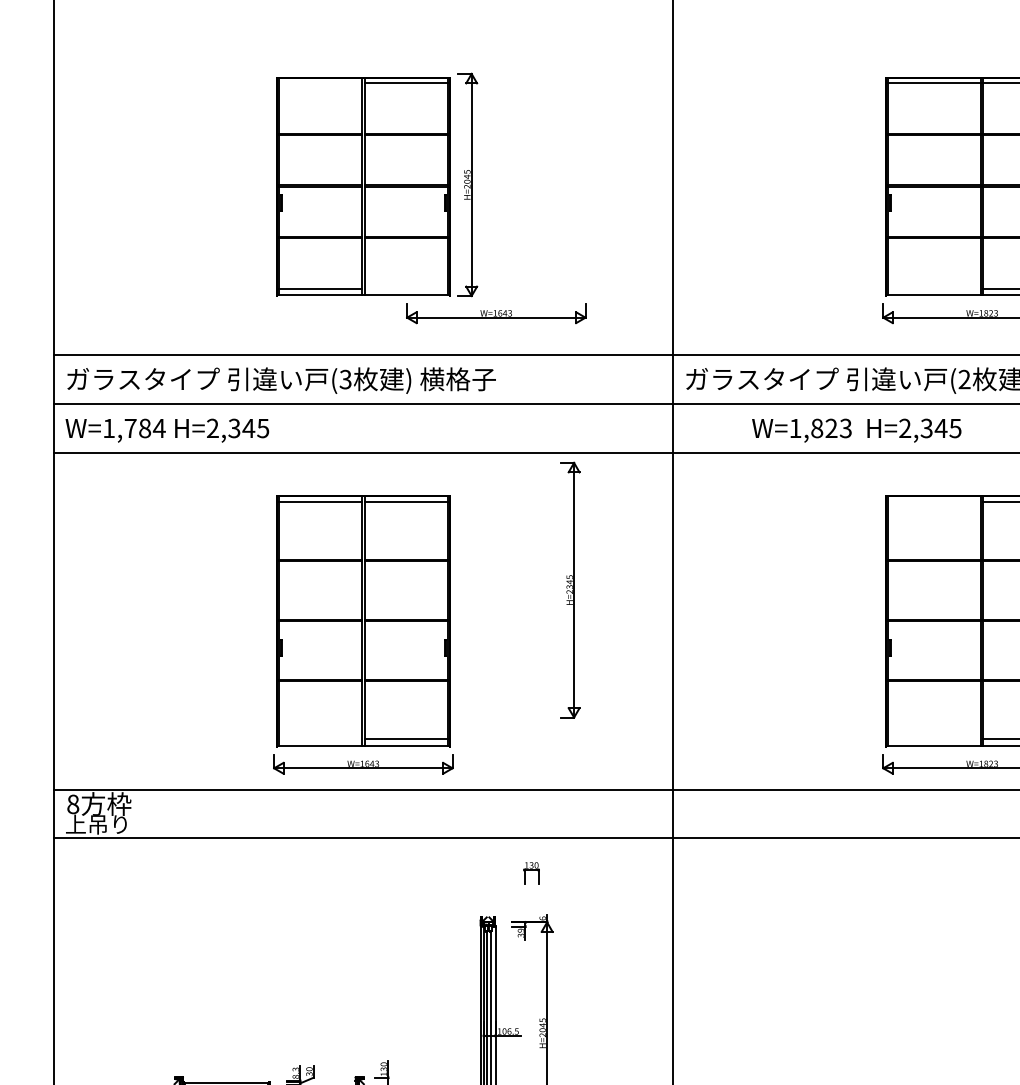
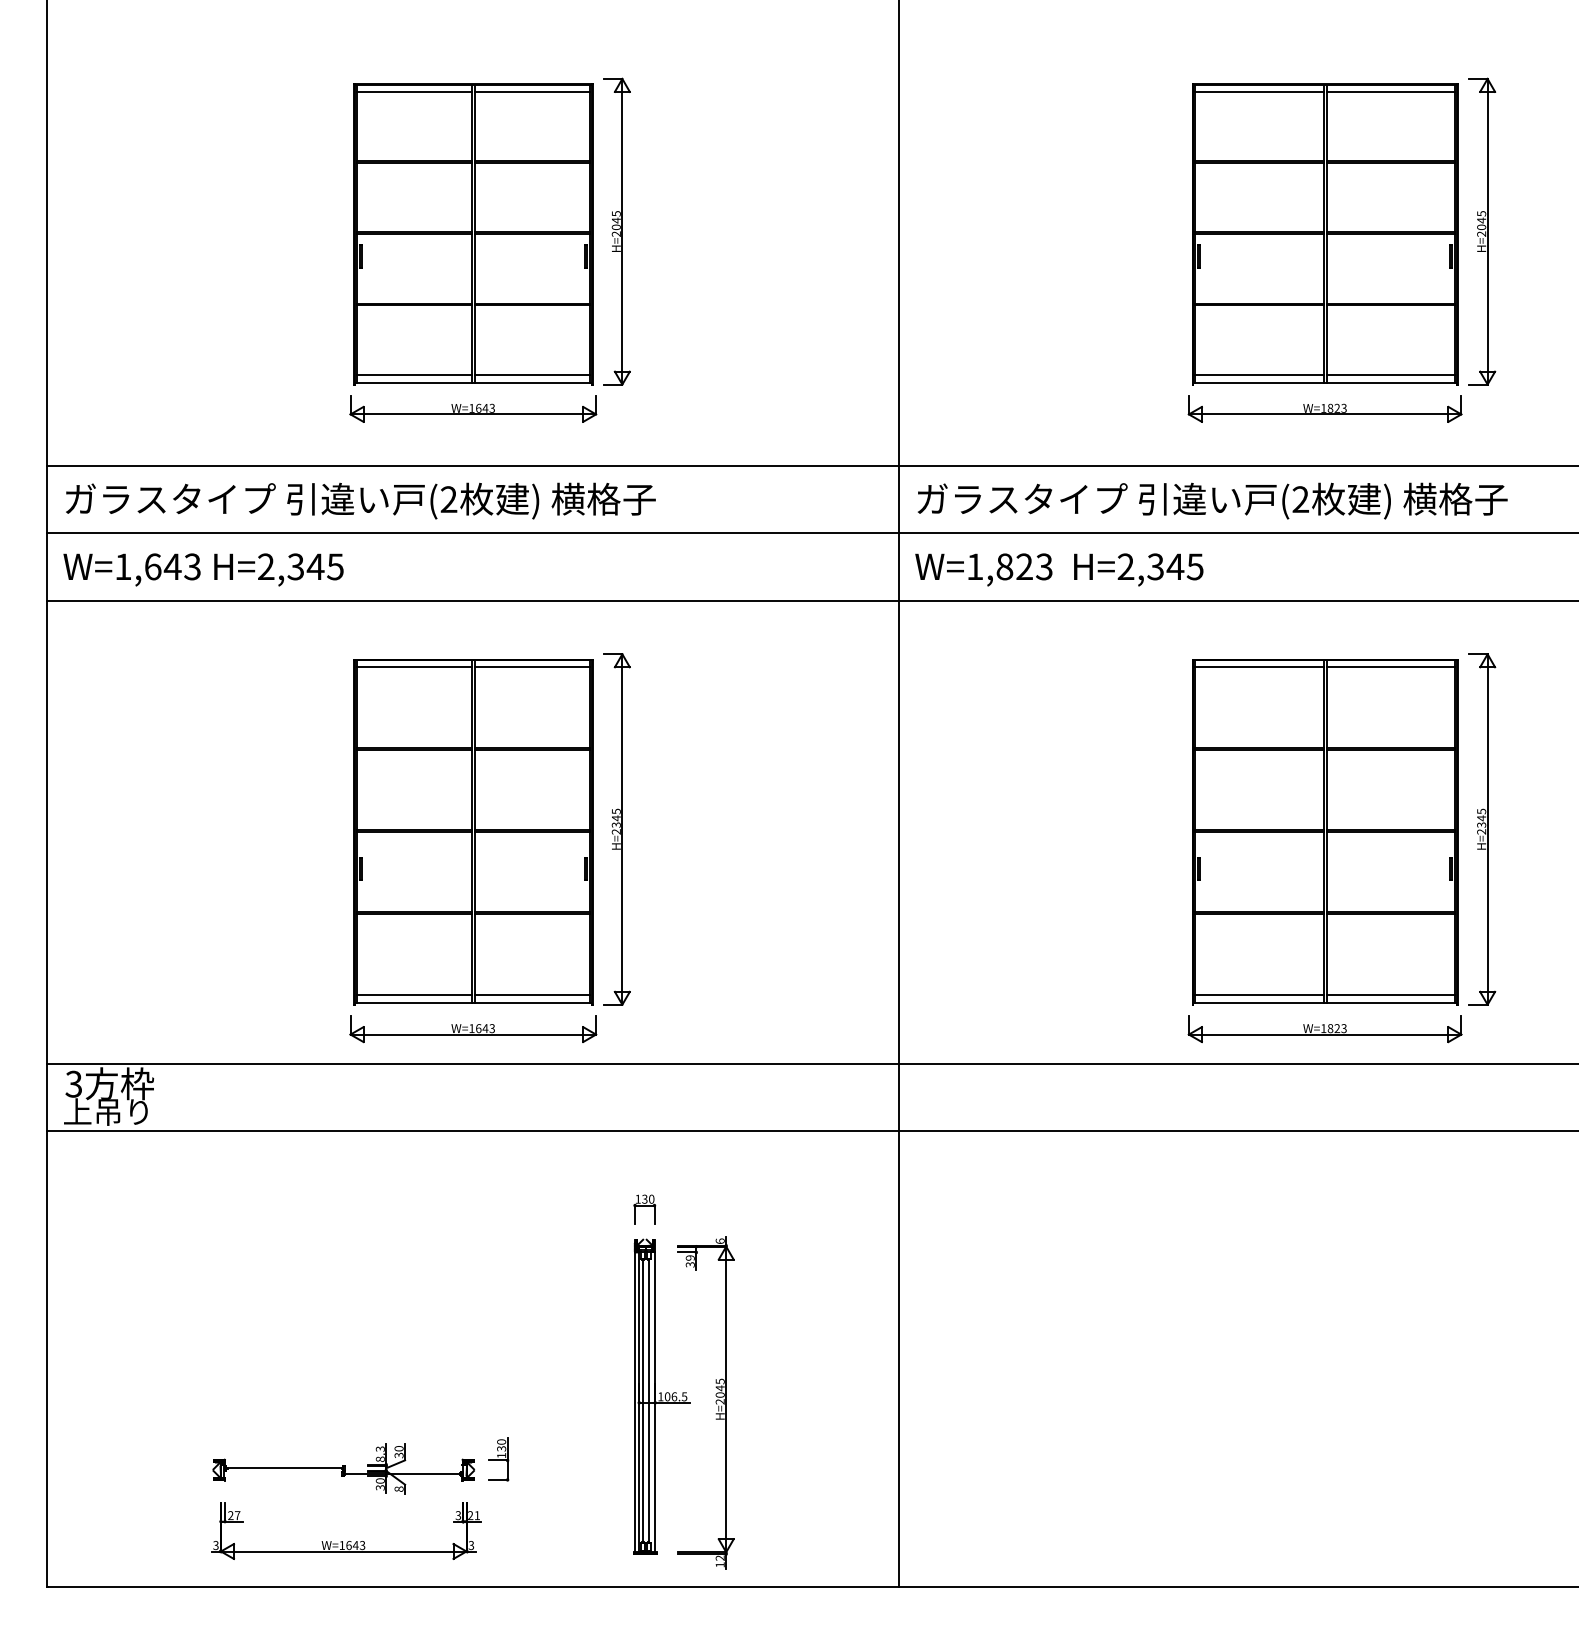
line: (320, 83) -> (414, 92), added
line: (405, 288) -> (531, 374), added
line: (934, 288) -> (1259, 374), added
part: (496, 313) -> (473, 408), moved
text: (345, 379) -> (448, 499), (3 -> (2
text: (145, 428) -> (173, 566), W=1,784 -> W=1,643
text: (856, 430) -> (1059, 569), moved
line: (934, 501) -> (1259, 667), added
part: (569, 590) -> (616, 829), moved
line: (320, 739) -> (414, 994), added
line: (934, 739) -> (1259, 994), added
text: (72, 803) -> (73, 1083), 8 -> 3
part: (531, 872) -> (644, 1209), moved

